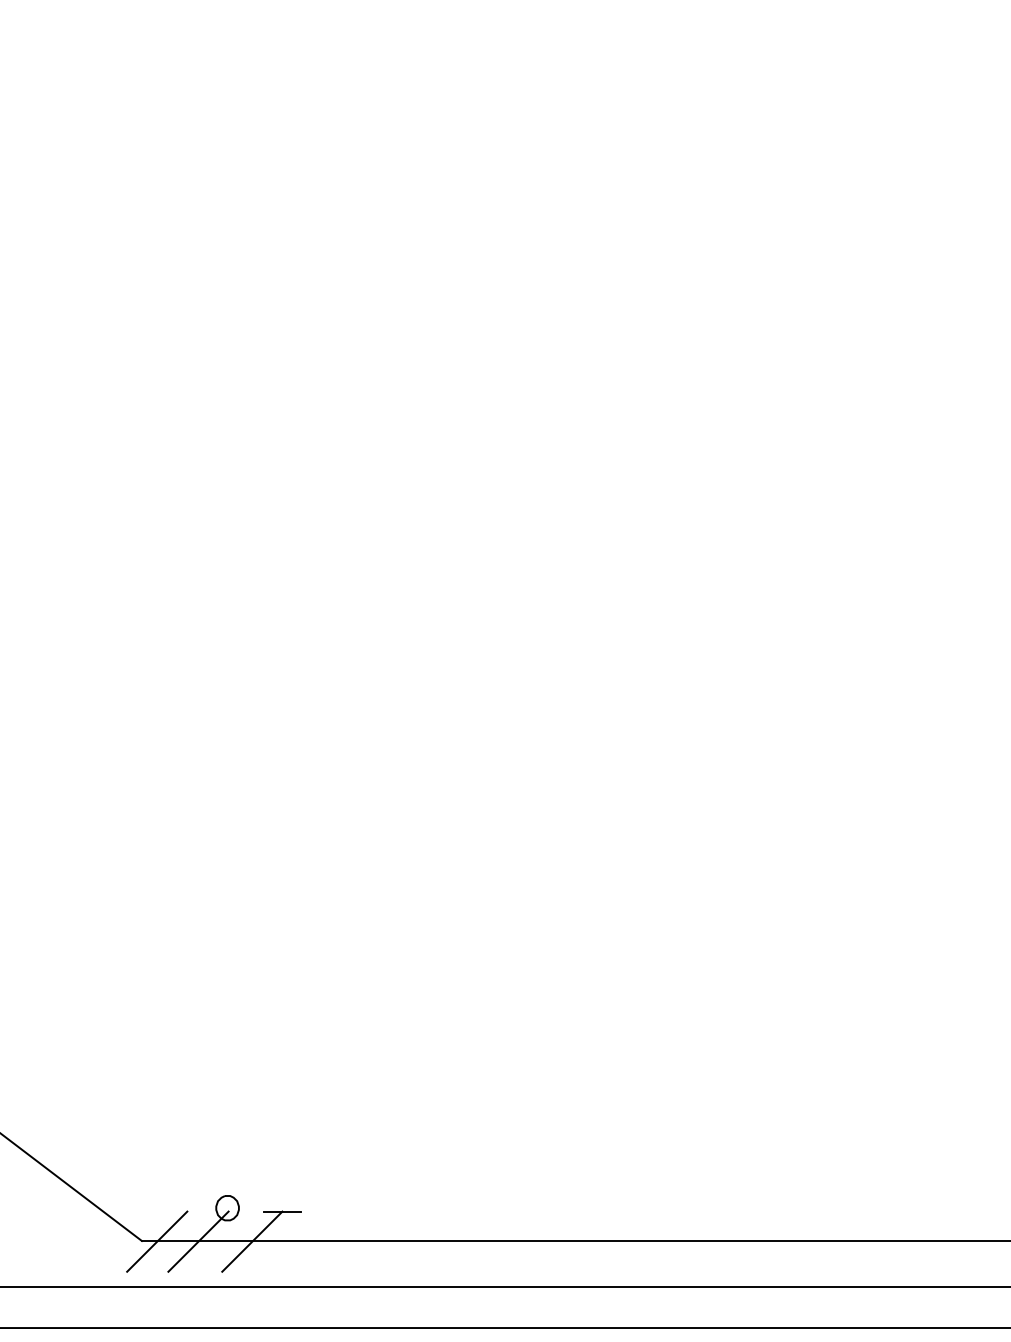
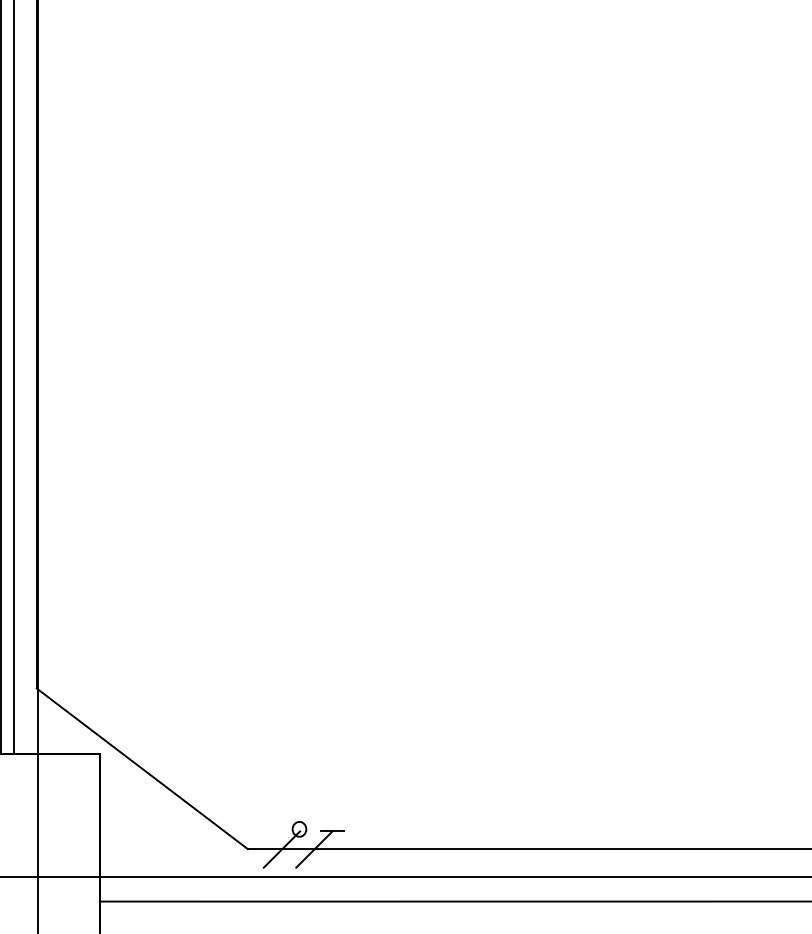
line: (156, 1241) -> (256, 849), removed

